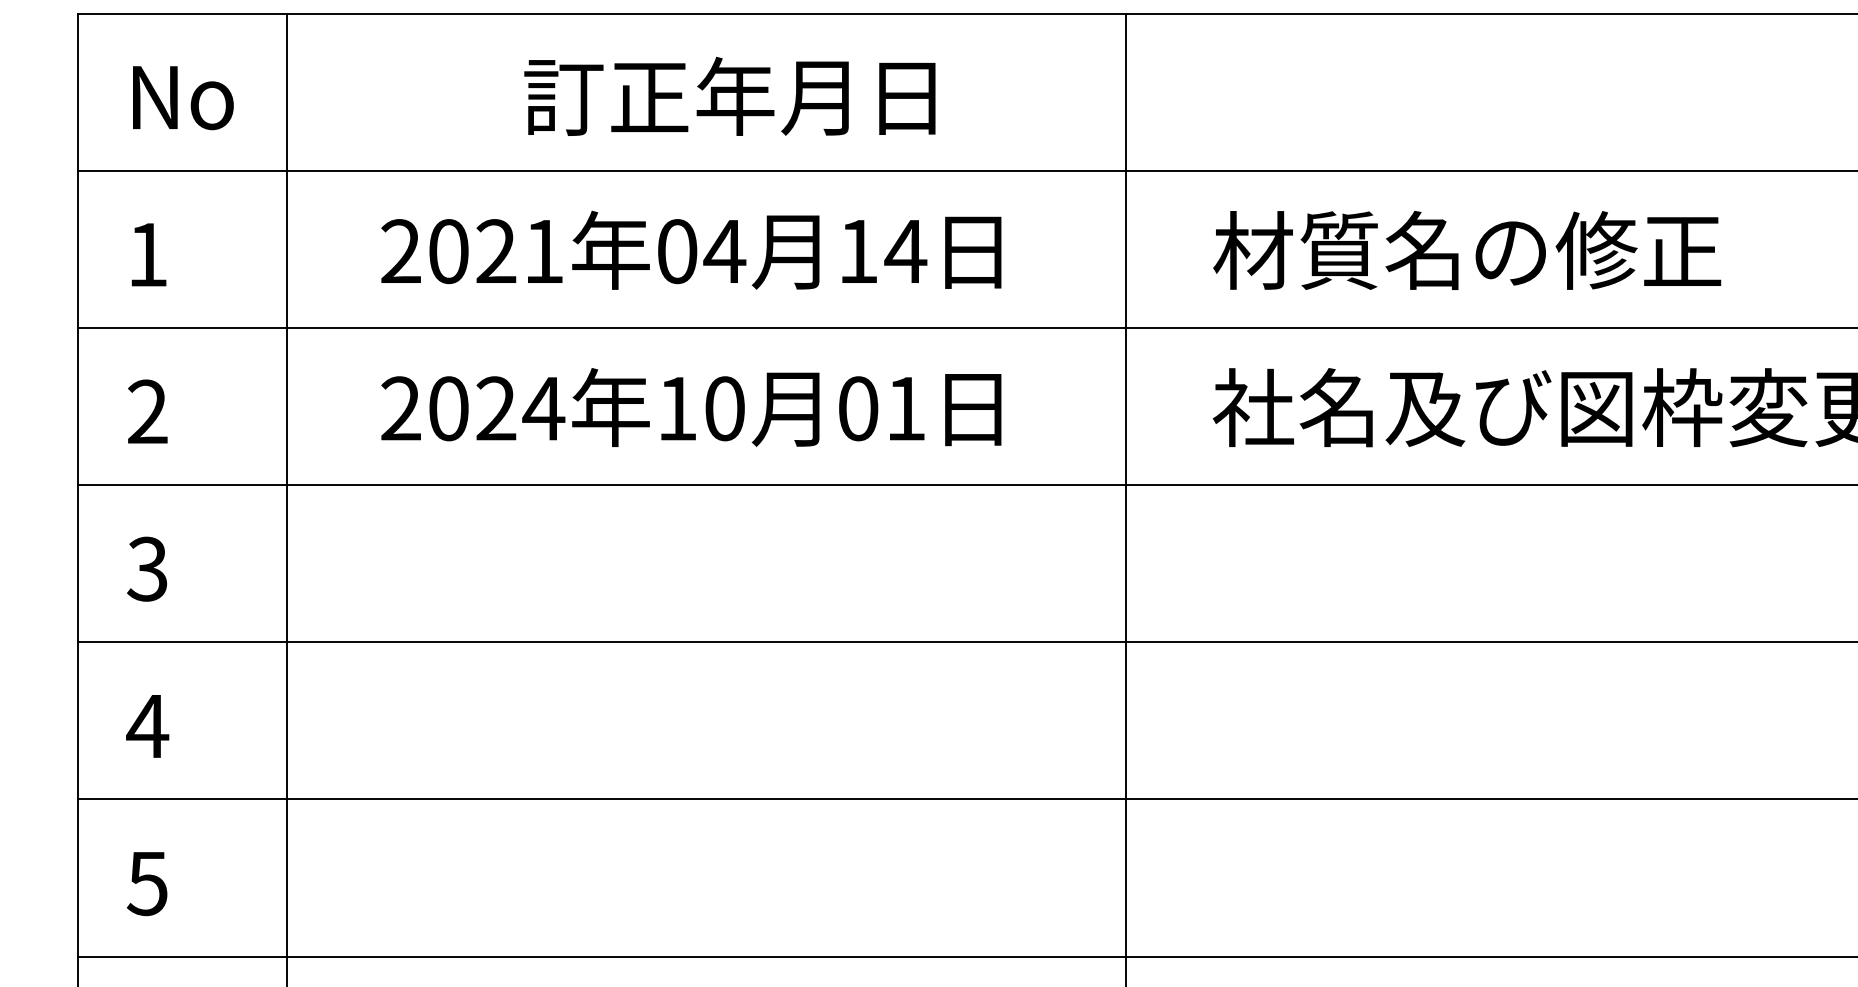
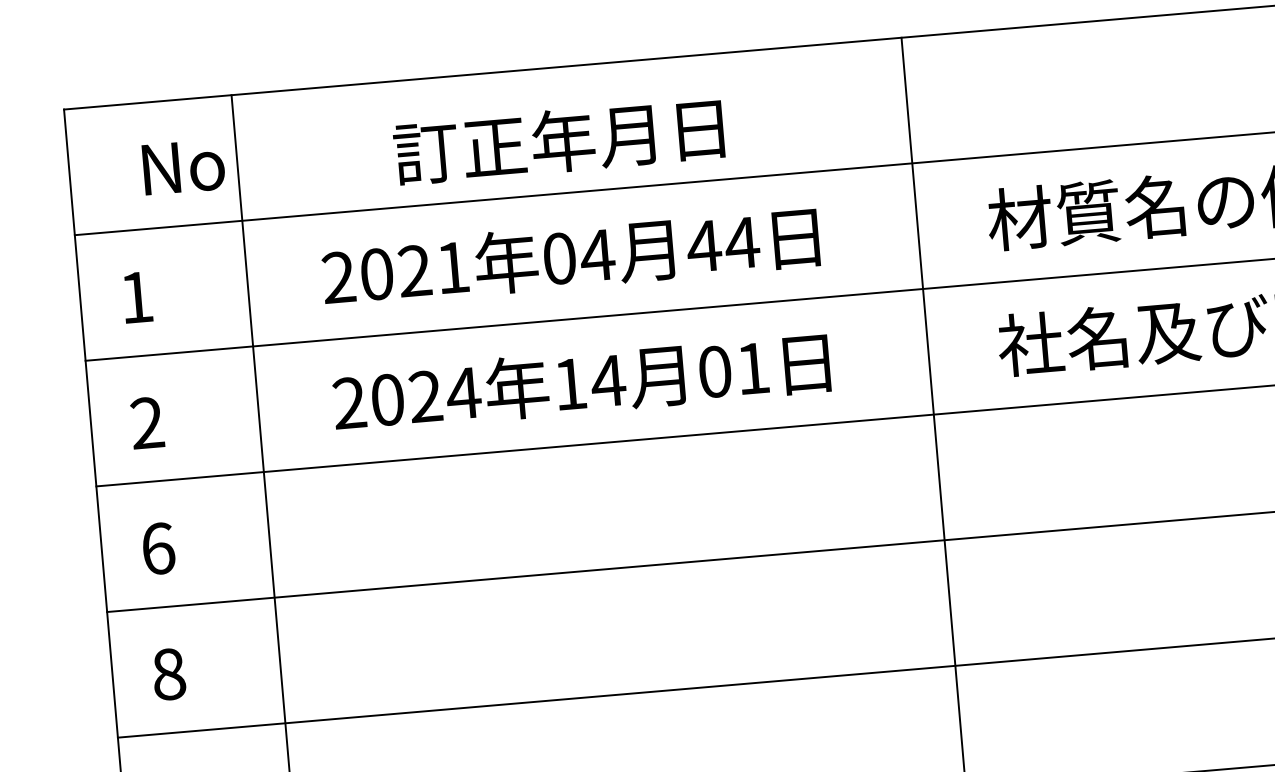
text: (729, 95) -> (558, 140), moved
text: (183, 98) -> (184, 167), moved
text: (857, 251) -> (703, 246), 14 -> 44
text: (724, 408) -> (608, 380), 10 -> 14
text: (147, 568) -> (157, 548), 3 -> 6
text: (147, 726) -> (168, 674), 4 -> 8

